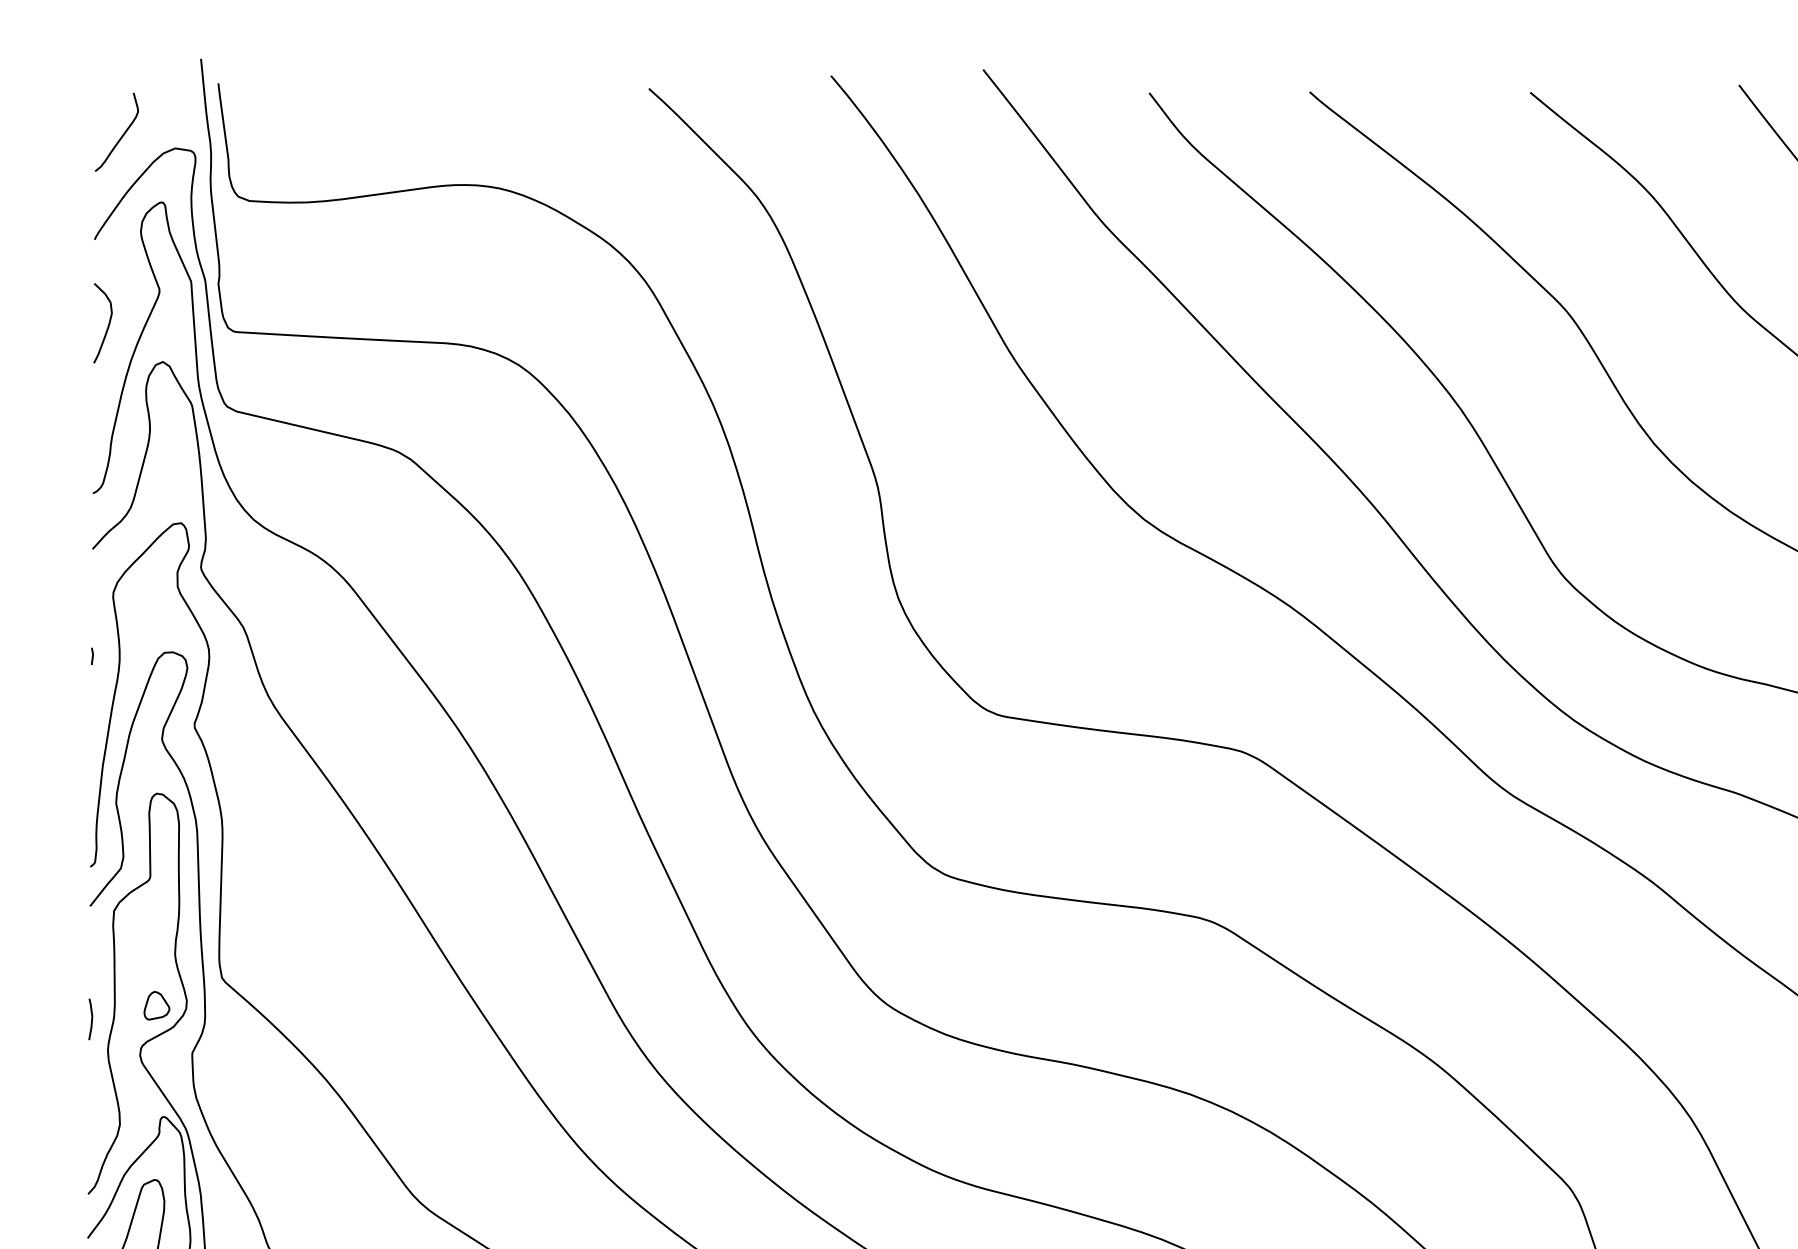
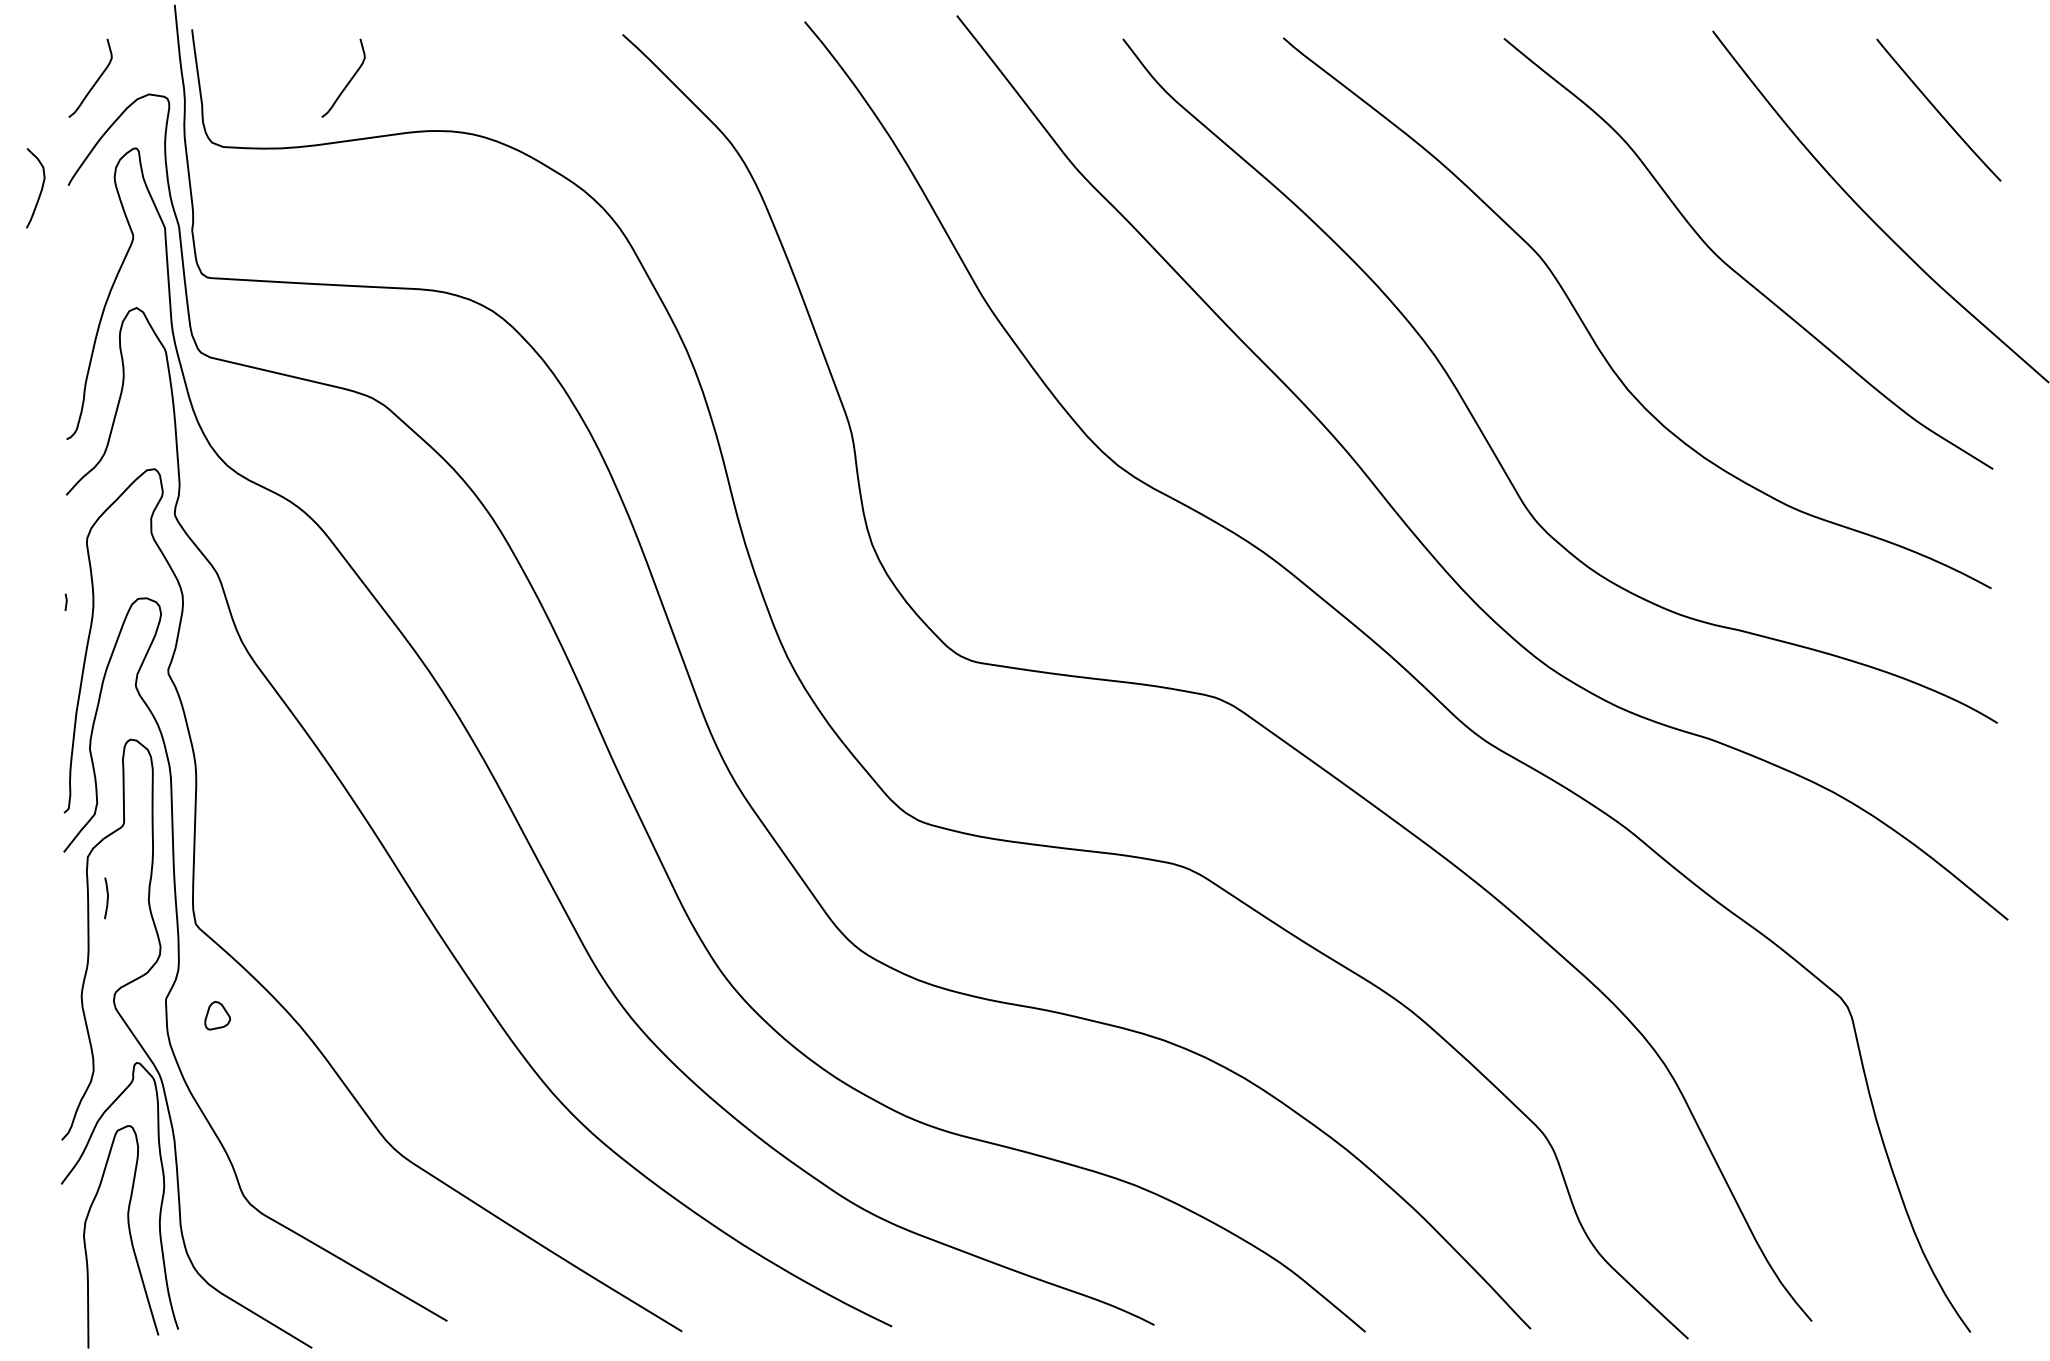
curve: (374, 135) -> (348, 81), added
curve: (107, 325) -> (40, 190), moved
part: (156, 1005) -> (217, 1015), moved
curve: (90, 1019) -> (106, 898), moved

